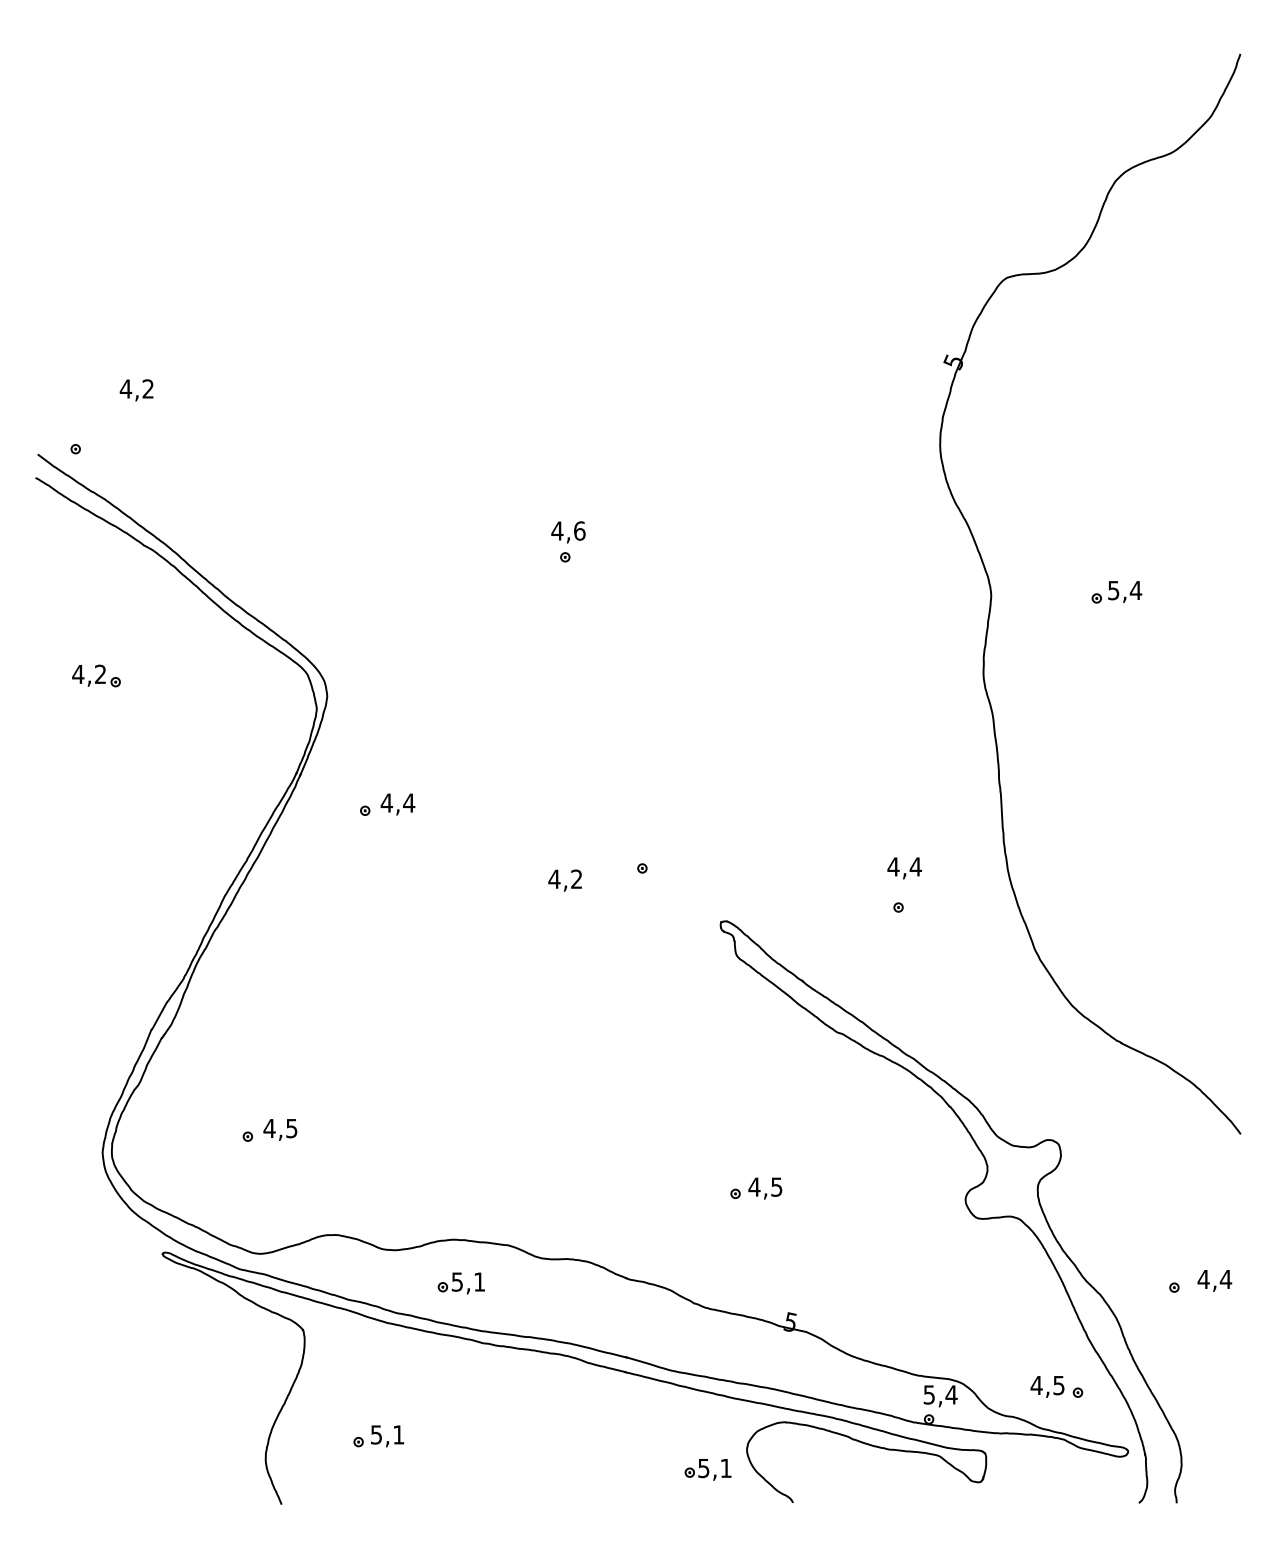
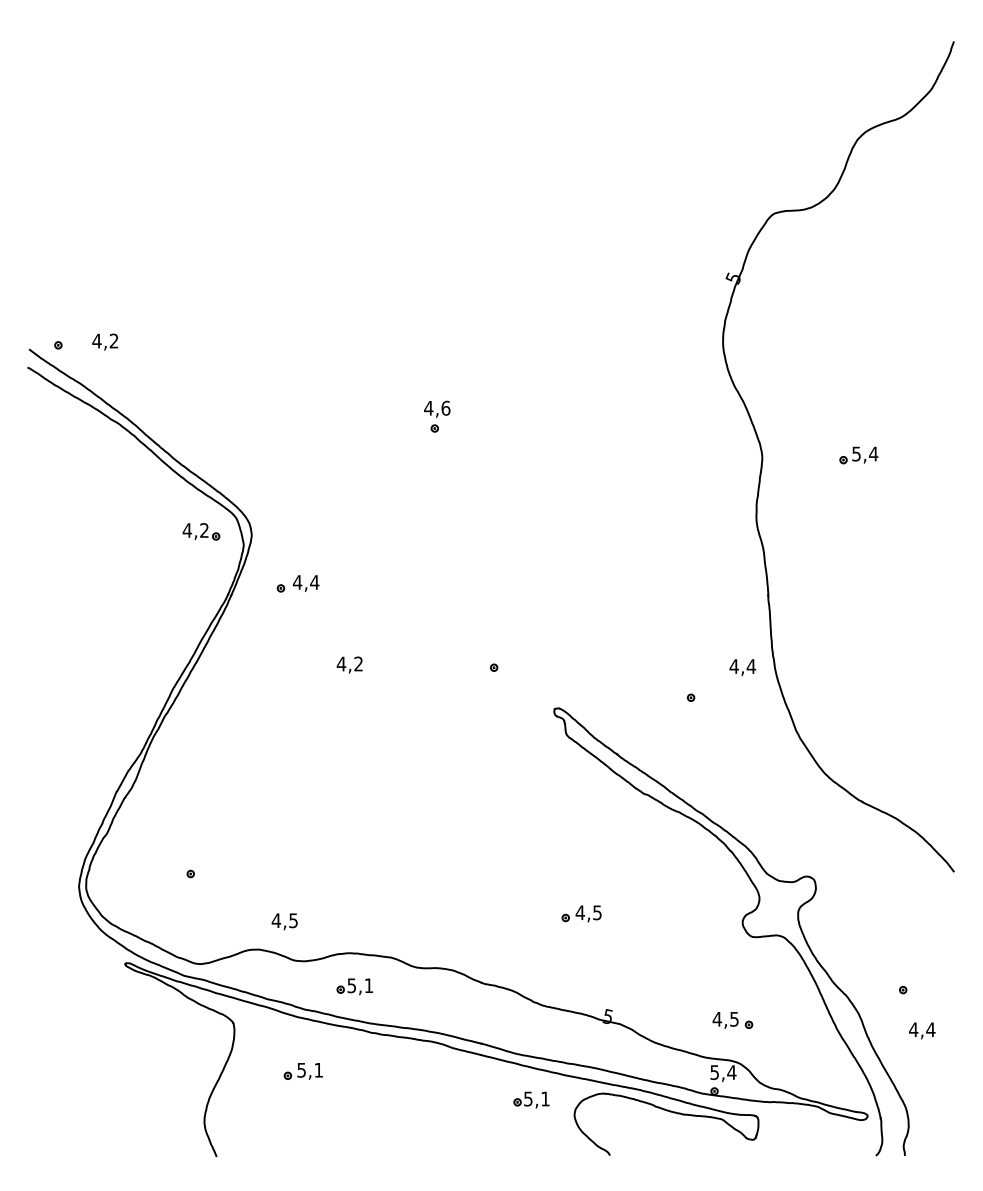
text: (137, 389) -> (105, 341), moved
part: (96, 675) -> (201, 531), moved
part: (386, 804) -> (297, 583), moved
text: (904, 868) -> (742, 667), moved
text: (564, 879) -> (349, 664), moved
text: (280, 1129) -> (284, 921), moved
text: (1215, 1280) -> (922, 1030), moved
part: (1056, 1387) -> (732, 1020), moved
part: (377, 1436) -> (302, 1071), moved
part: (707, 1468) -> (531, 1099), moved

